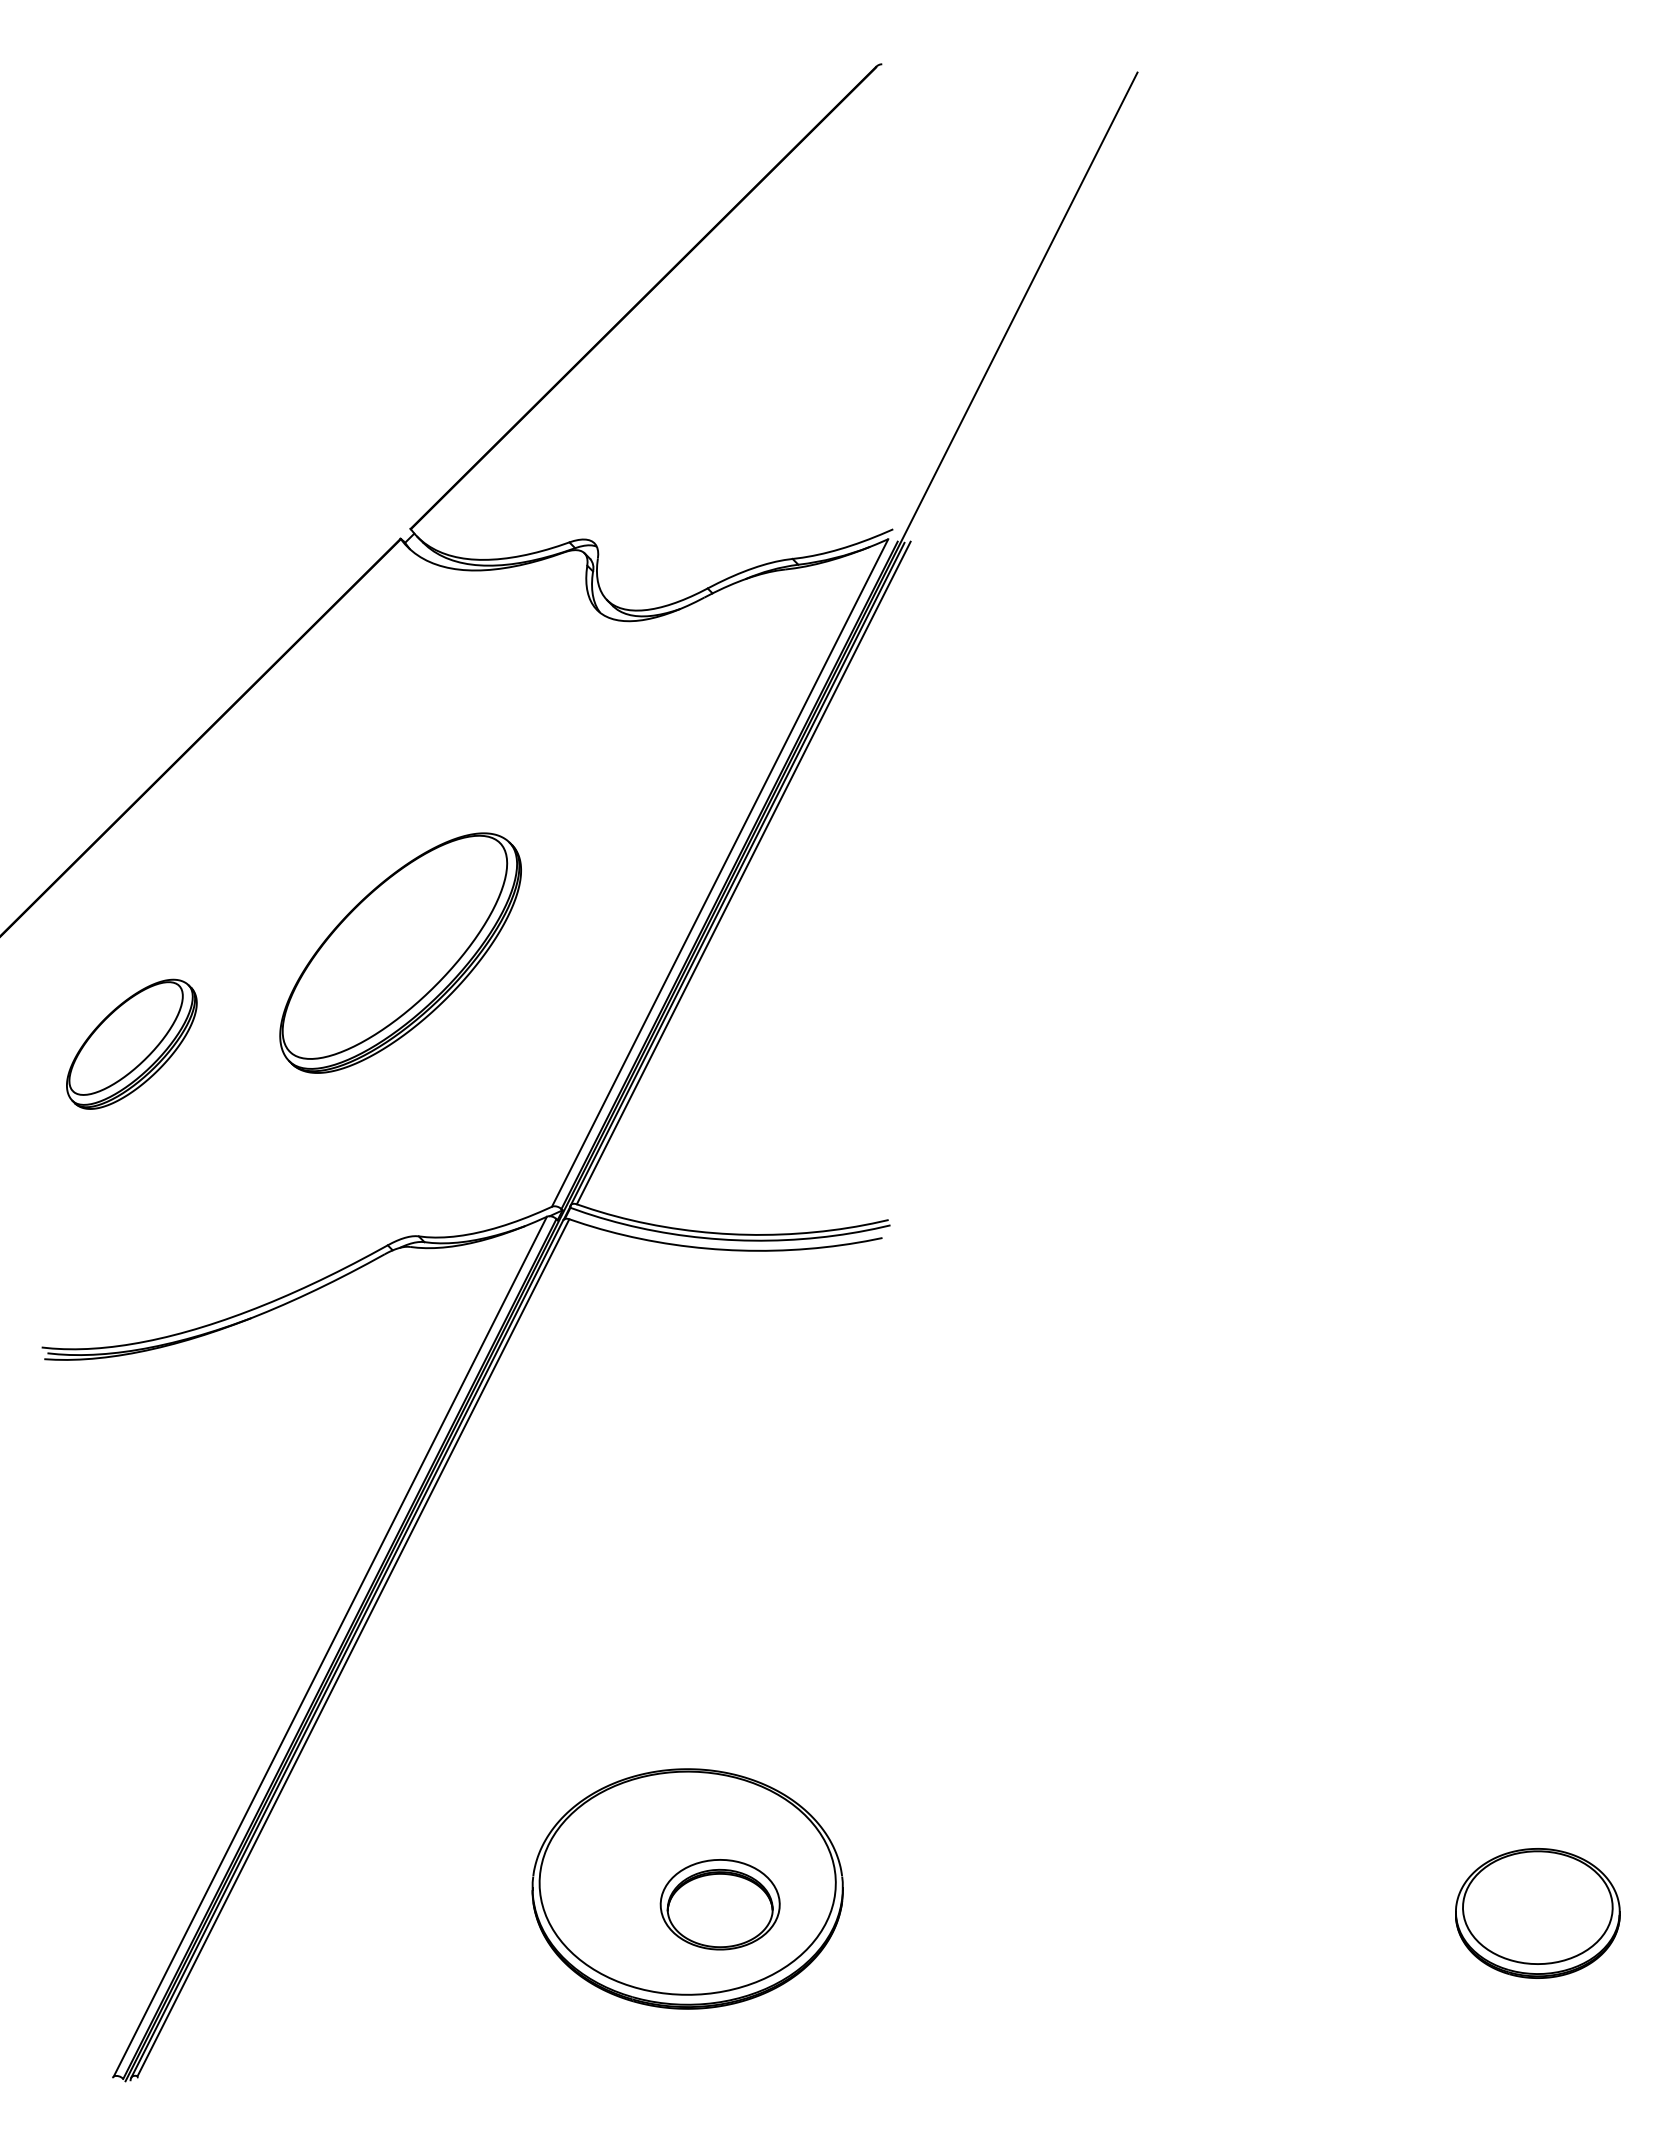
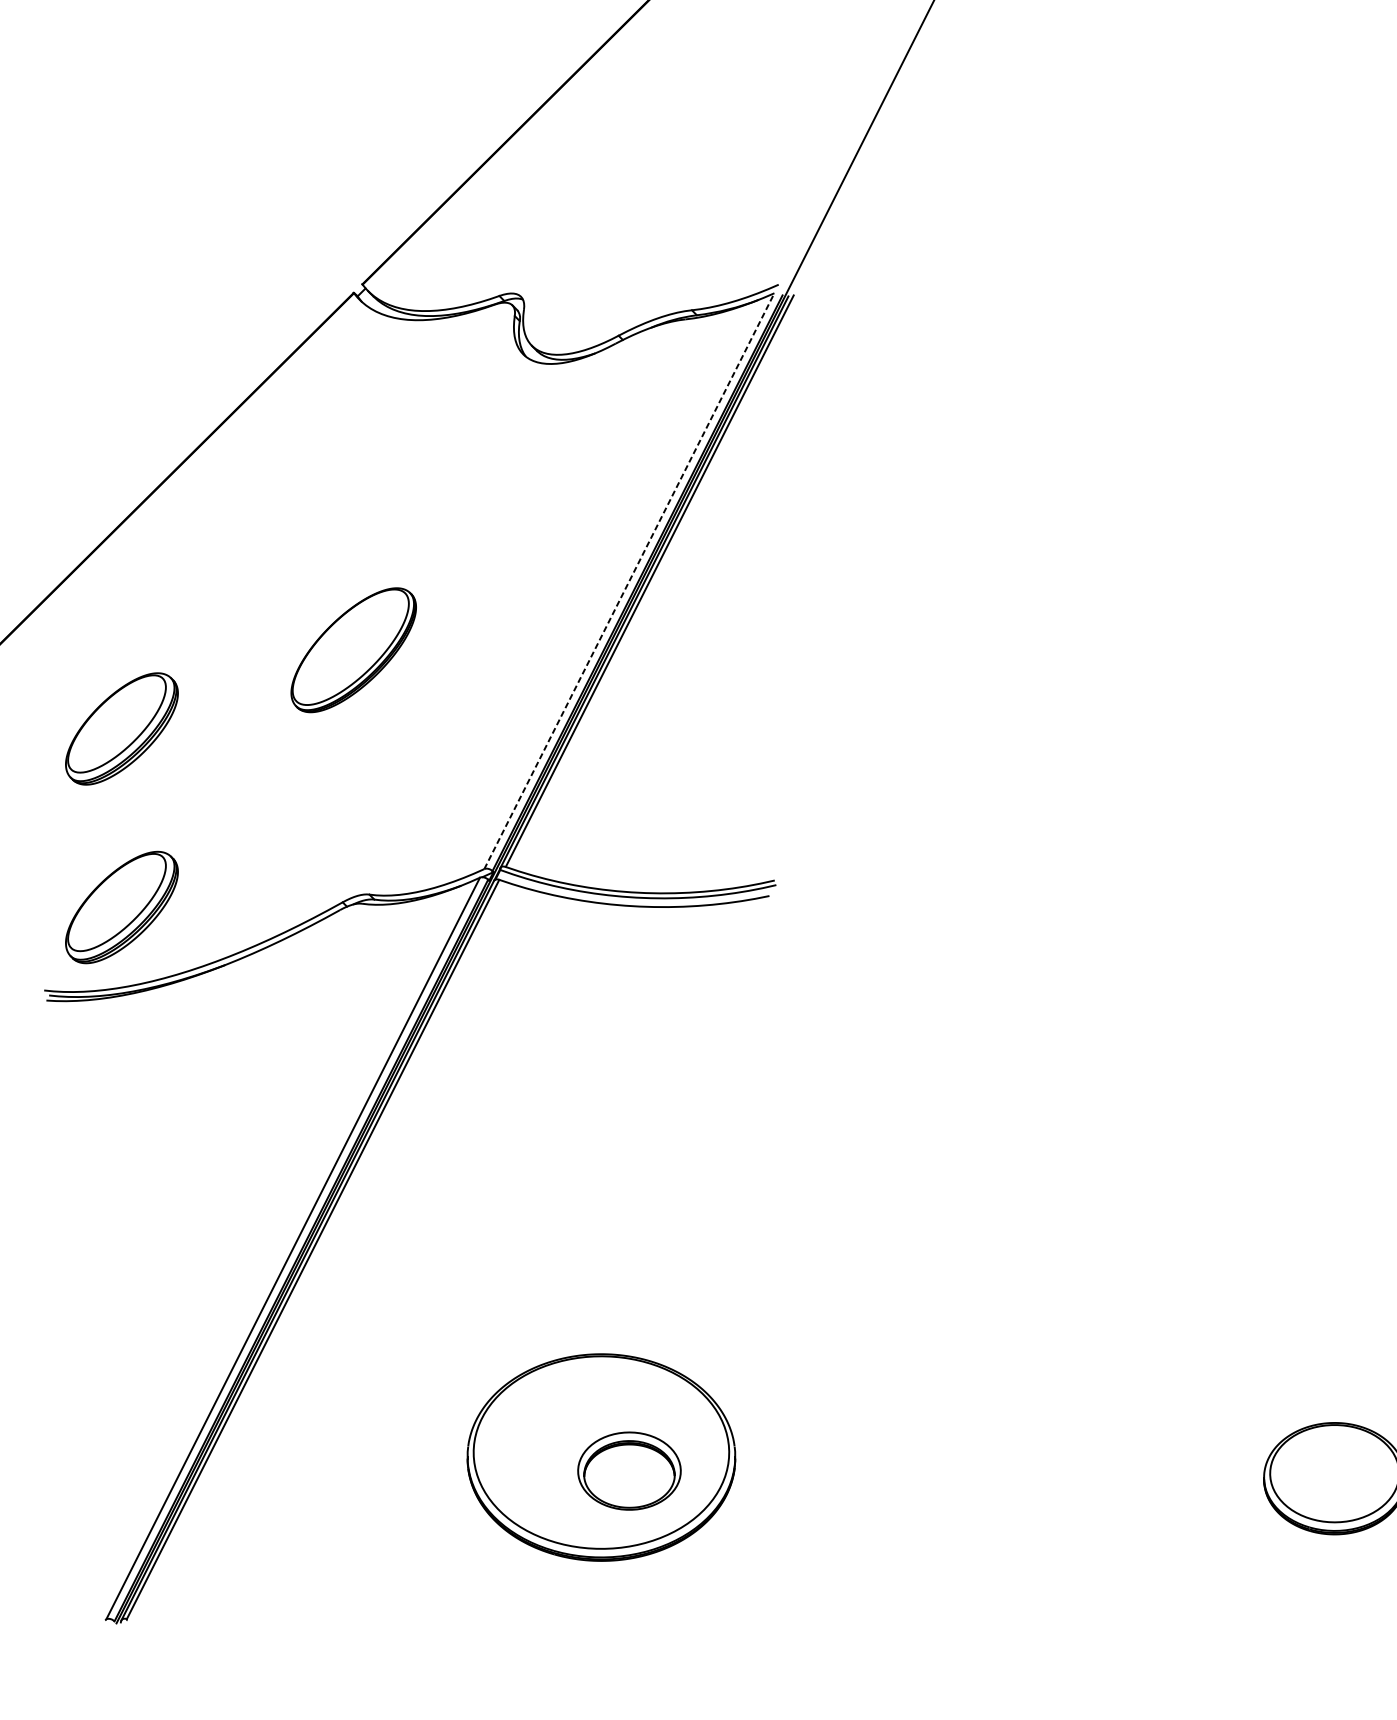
line: (720, 873) -> (629, 581), solid -> dashed
part: (400, 952) -> (353, 649), size x0.6
part: (131, 1250) -> (121, 906), added

